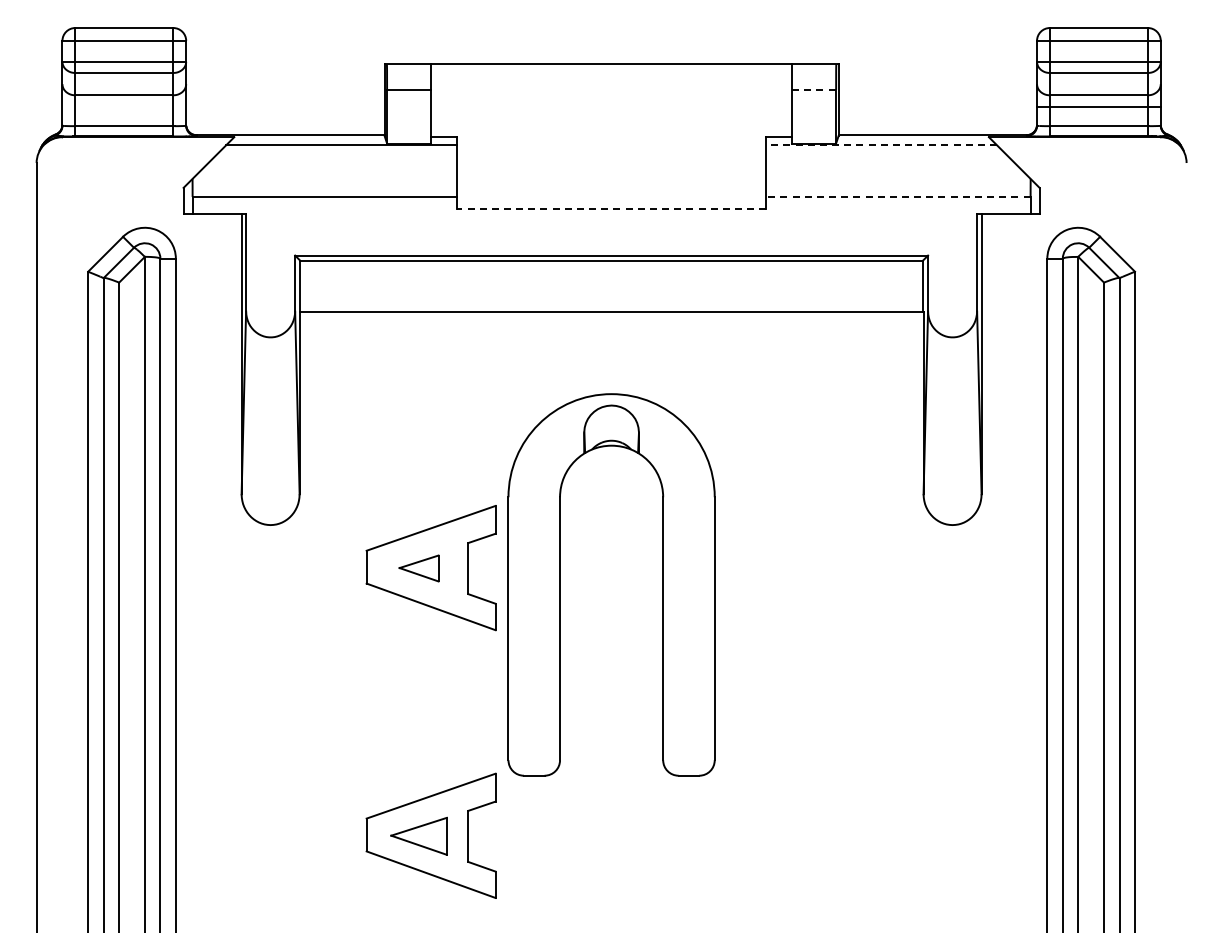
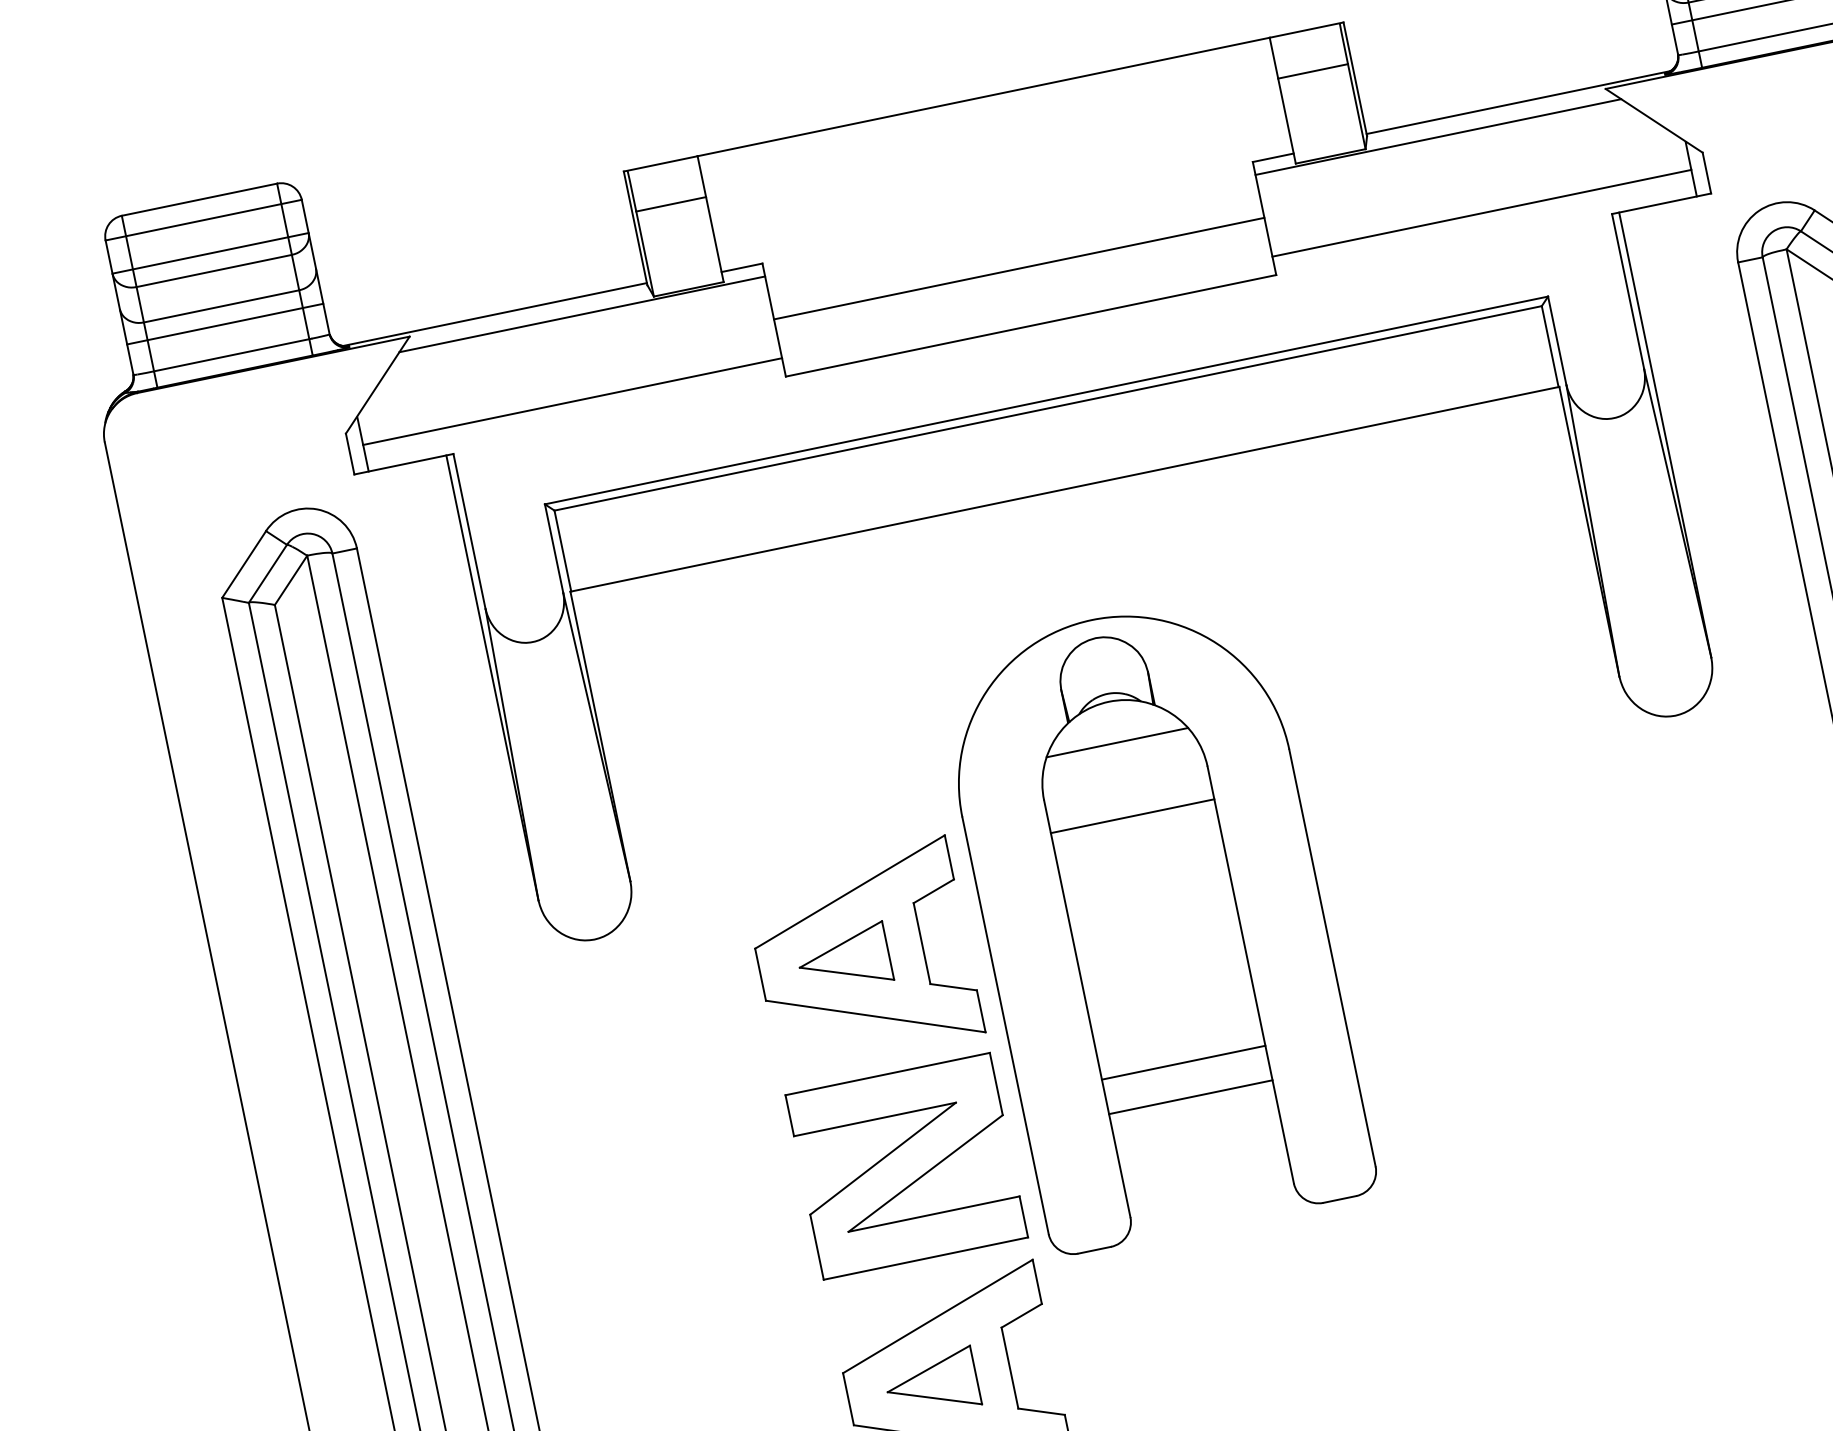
line: (814, 89) -> (1313, 70), dashed -> solid
line: (124, 106) -> (225, 324), added
line: (881, 145) -> (1438, 137), dashed -> solid
line: (611, 172) -> (1019, 268), added
line: (897, 196) -> (1480, 212), dashed -> solid
line: (611, 208) -> (1030, 325), dashed -> solid
line: (611, 471) -> (1117, 742), added
line: (611, 517) -> (1132, 815), added
part: (418, 568) -> (843, 959), size x1.43
line: (611, 673) -> (1183, 1062), added
line: (611, 695) -> (1190, 1097), added
part: (430, 701) -> (905, 1166), added

